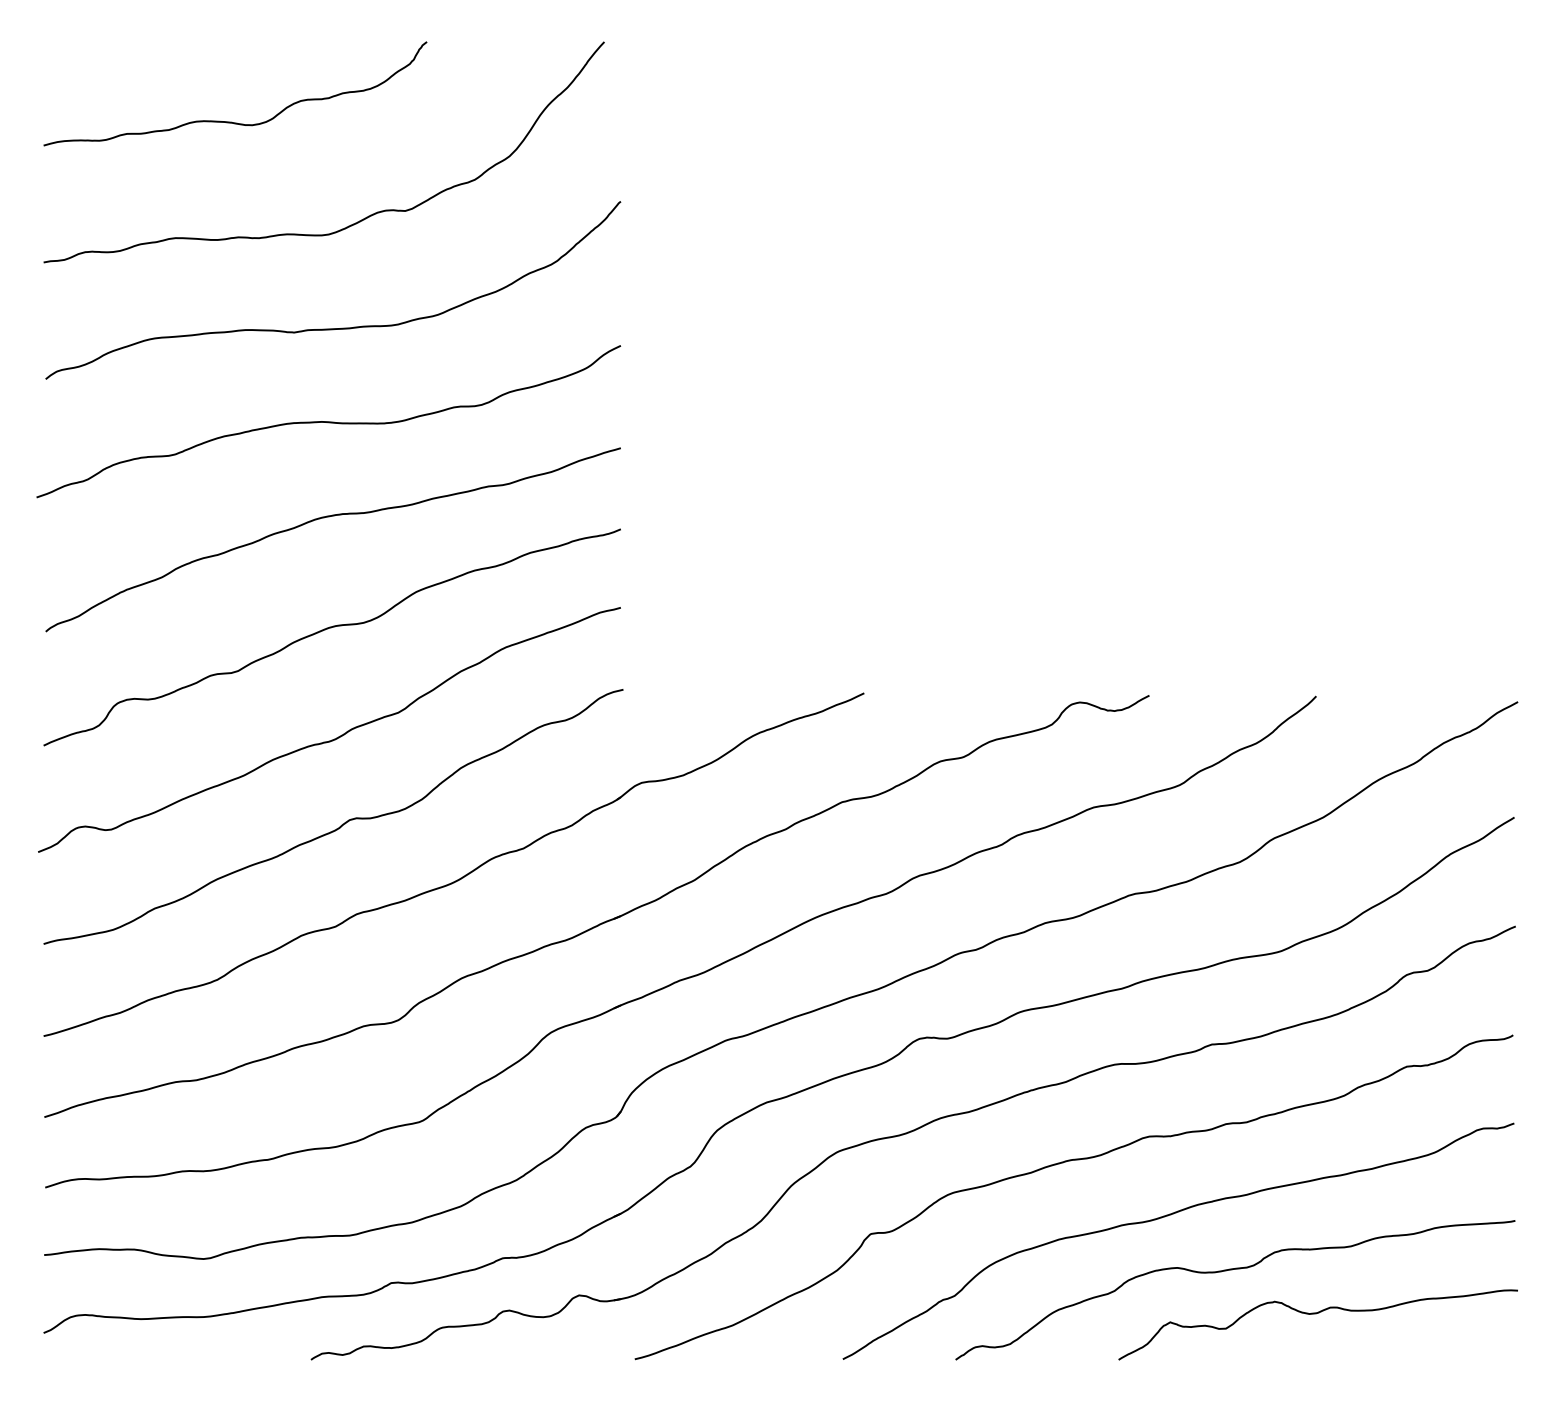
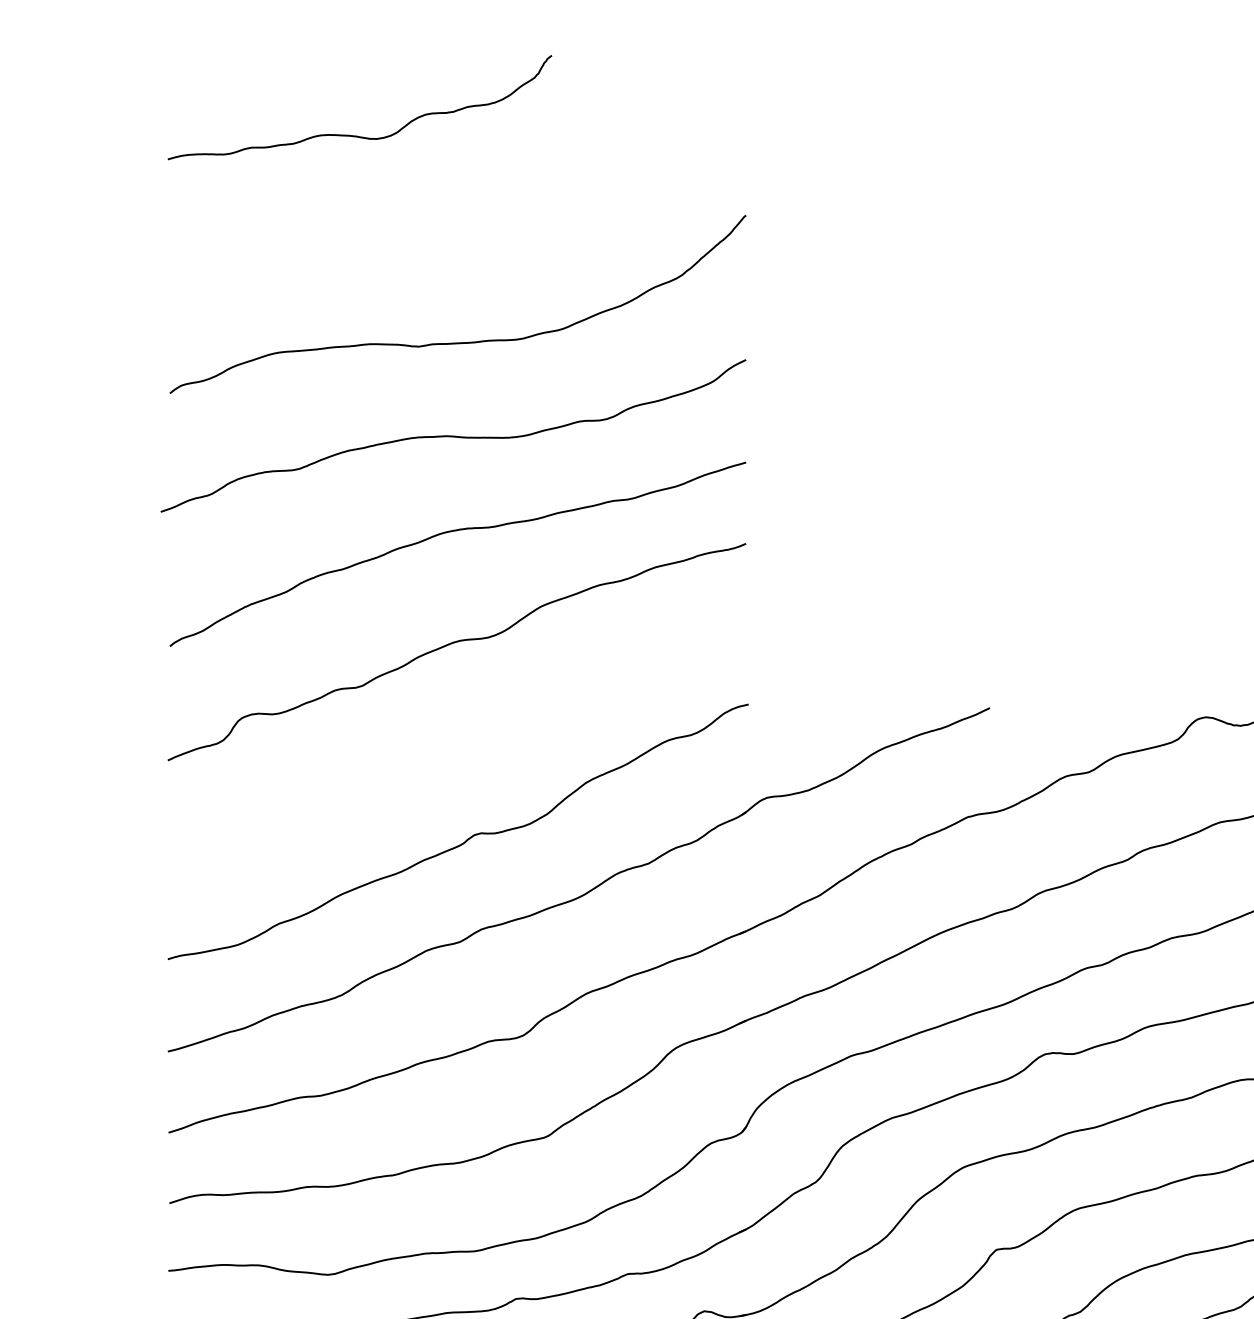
curve: (350, 224) -> (475, 238), removed
curve: (331, 739) -> (456, 754), removed

